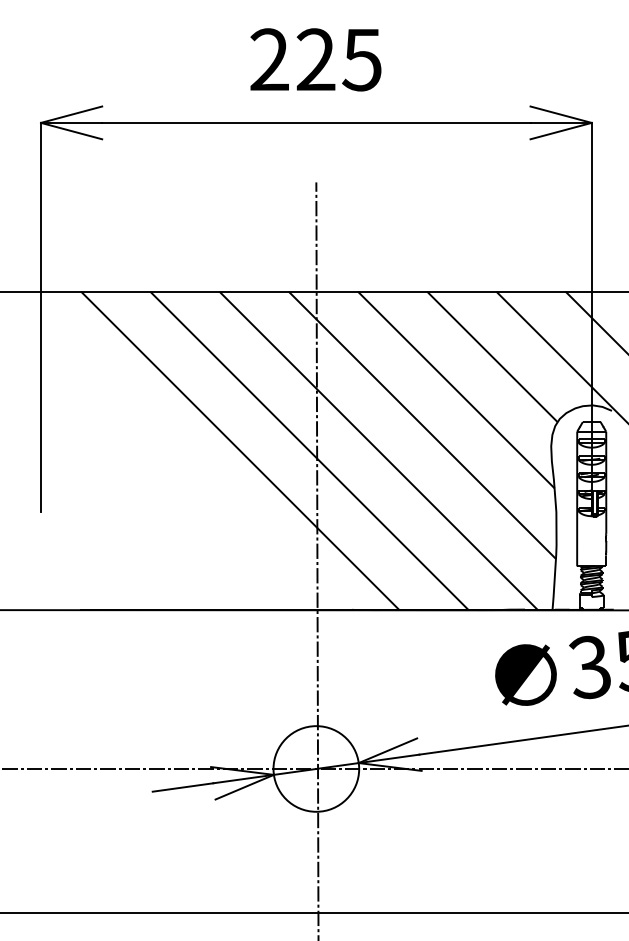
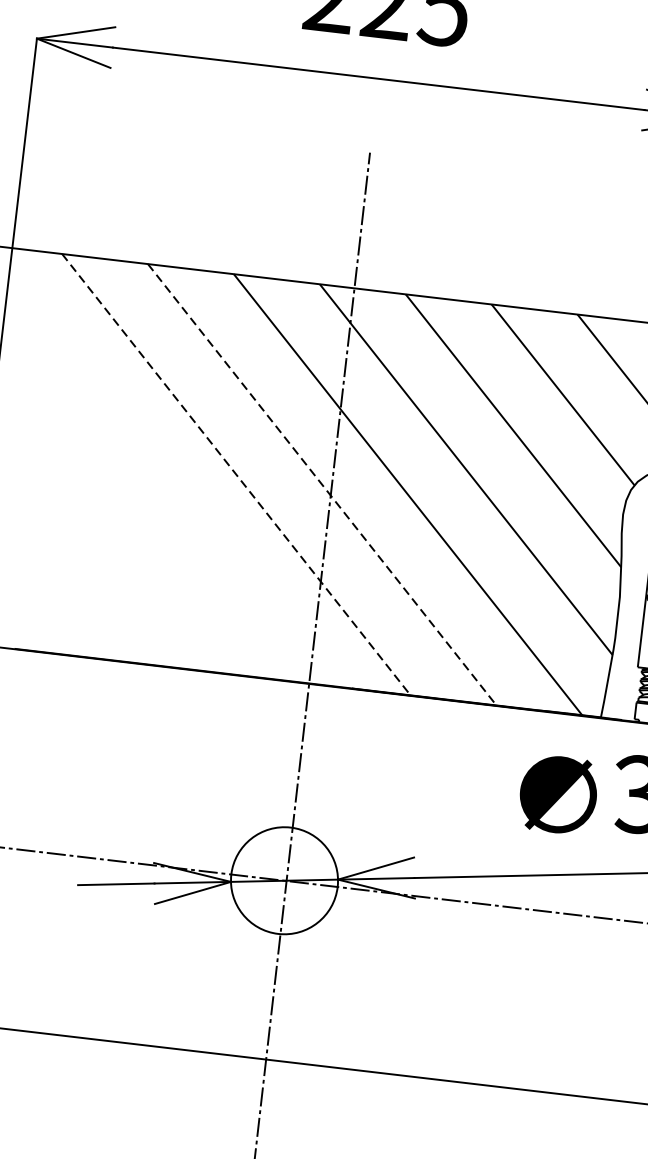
line: (240, 450) -> (236, 474), solid -> dashed
line: (309, 451) -> (322, 485), solid -> dashed

